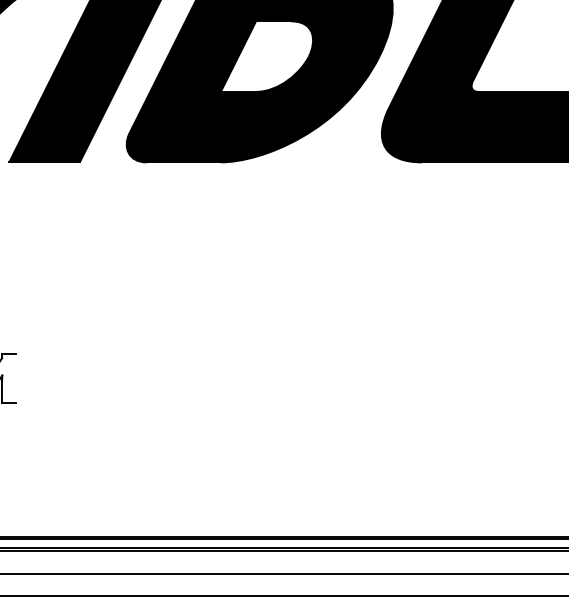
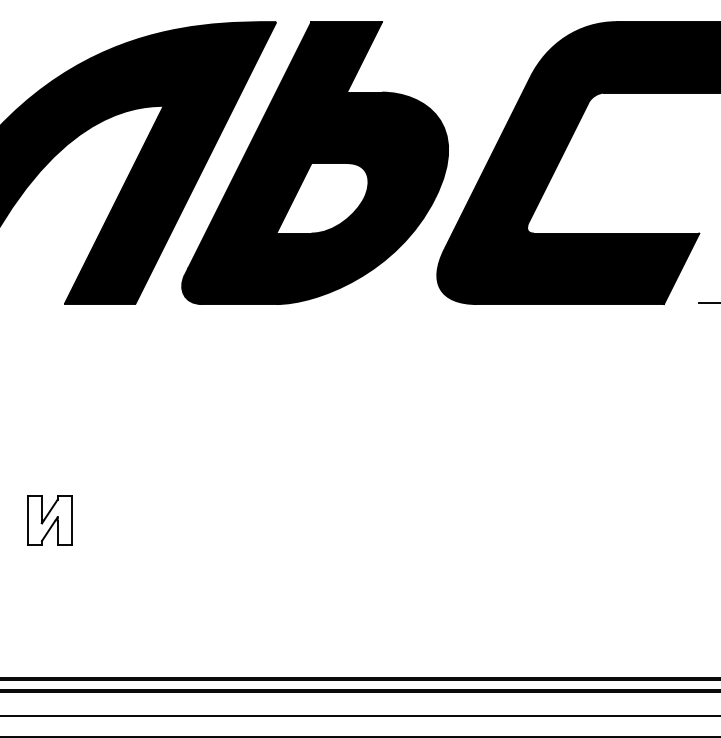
line: (16, 378) -> (71, 520), added

